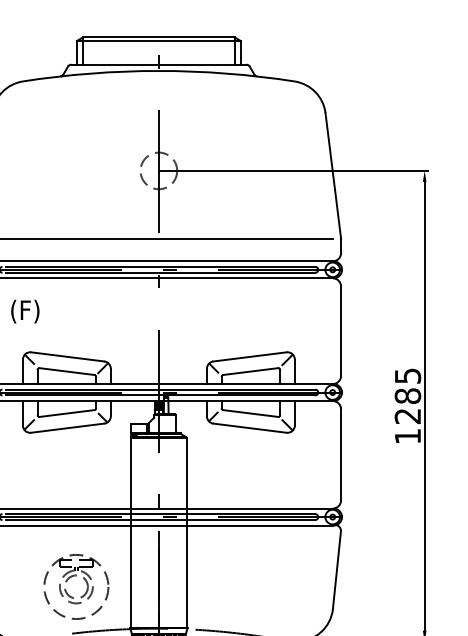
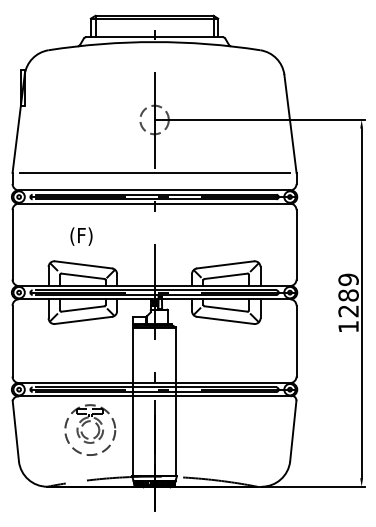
text: (25, 311) -> (81, 236), moved
text: (407, 375) -> (348, 279), 1285 -> 1289
part: (75, 577) -> (89, 422), moved

